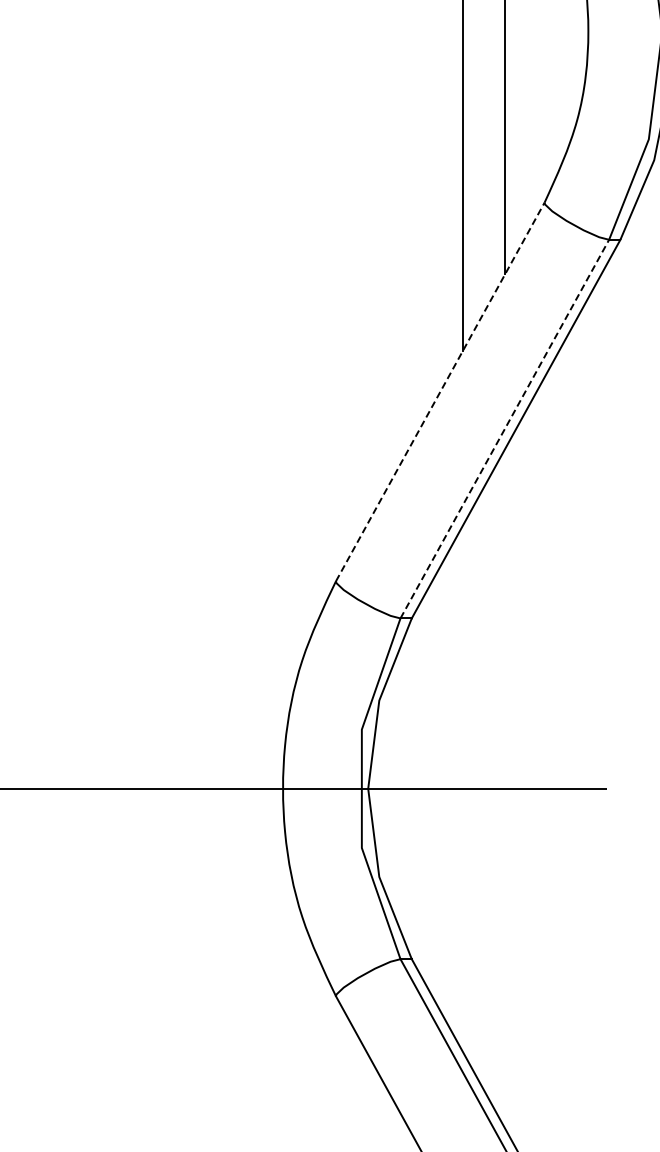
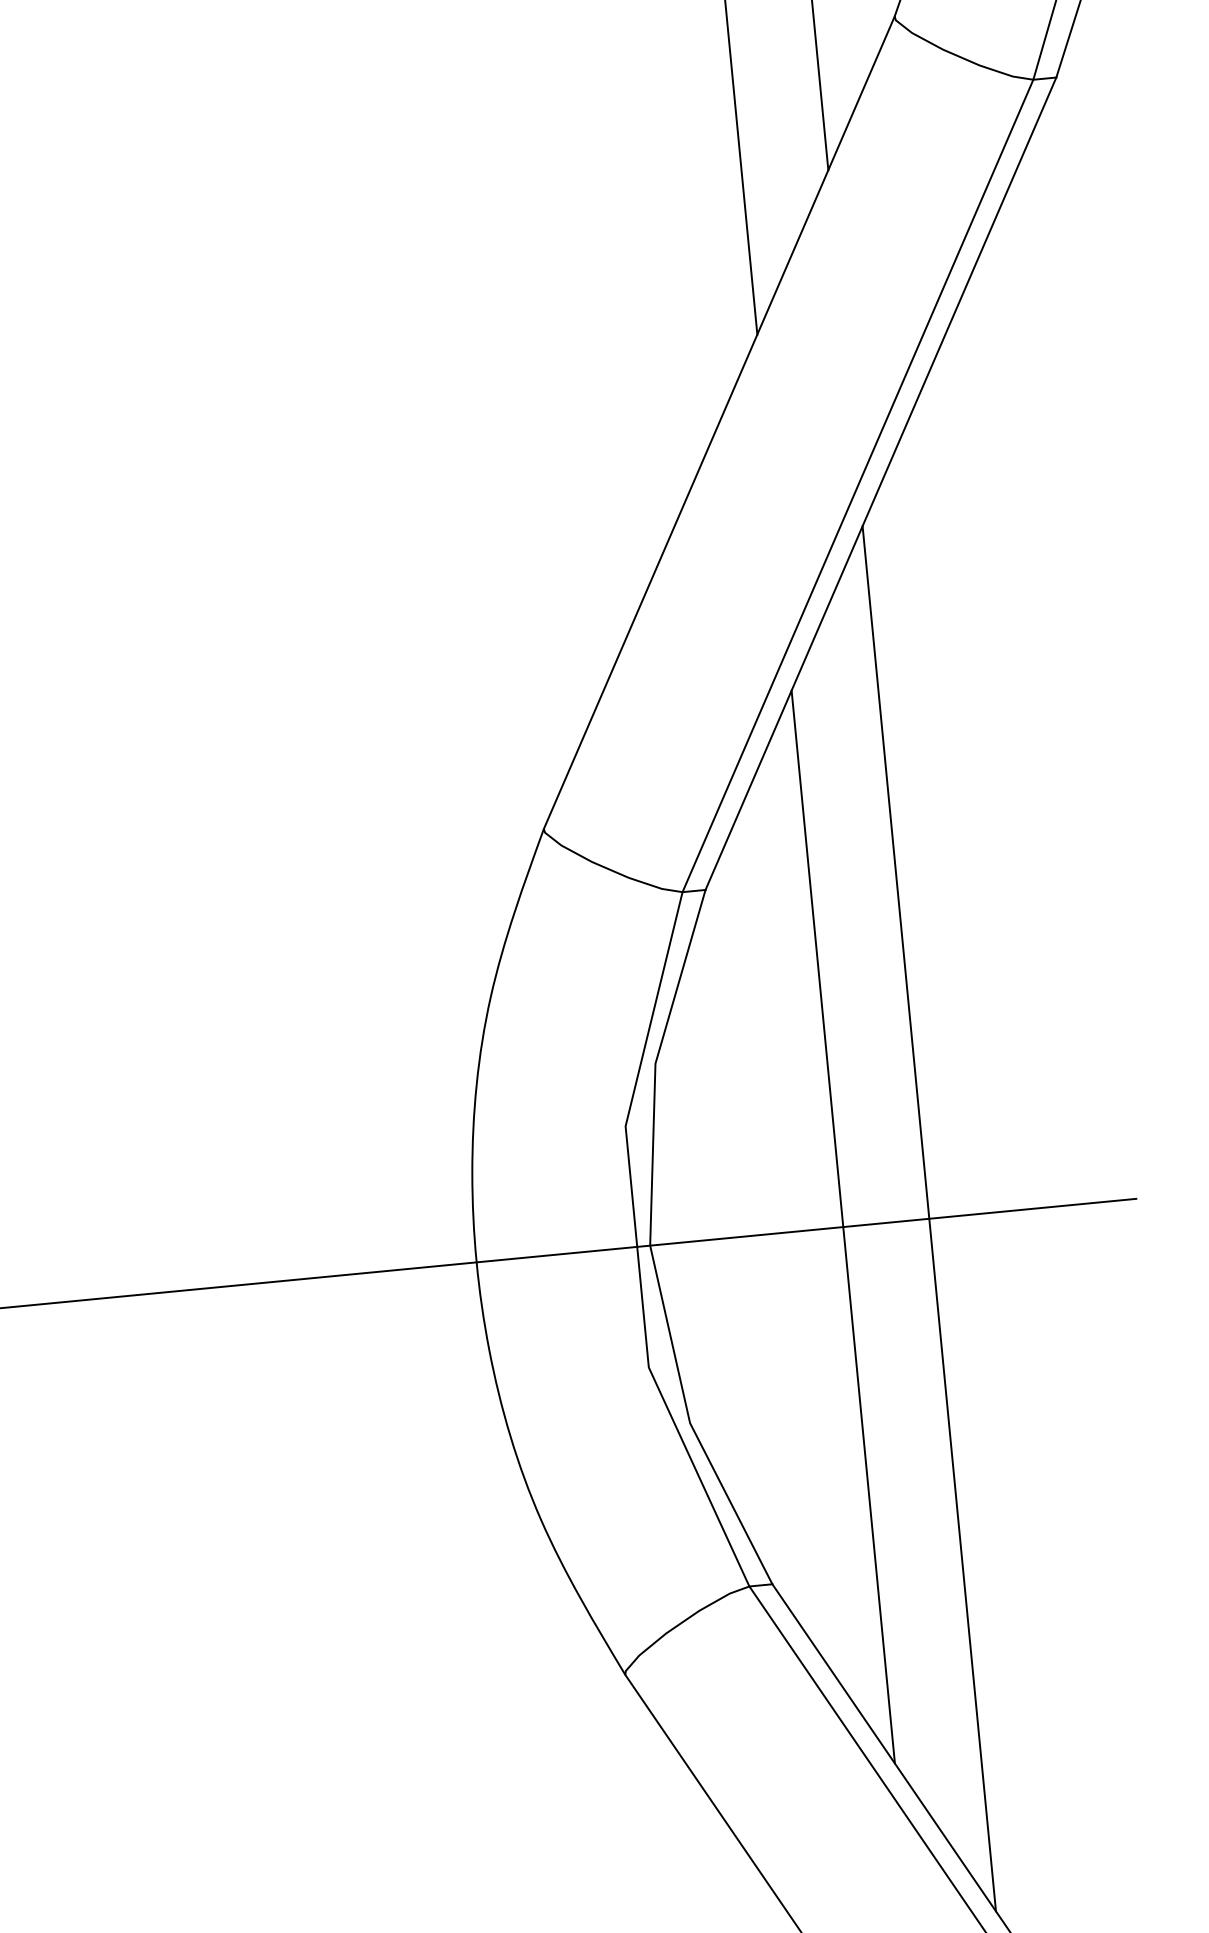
line: (440, 391) -> (719, 421), dashed -> solid
line: (505, 428) -> (859, 484), dashed -> solid
line: (462, 788) -> (842, 1226), added
line: (505, 788) -> (929, 1218), added

